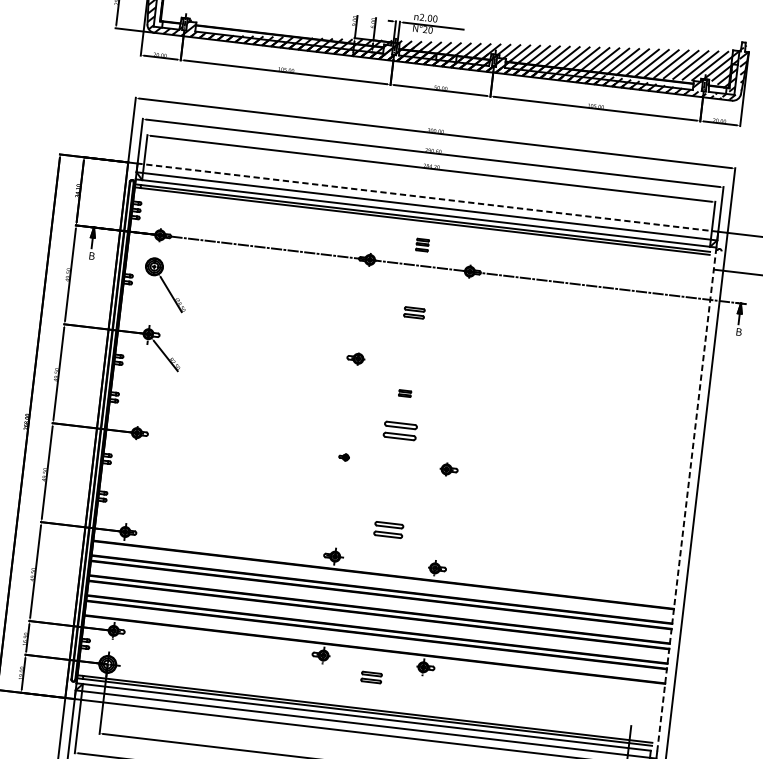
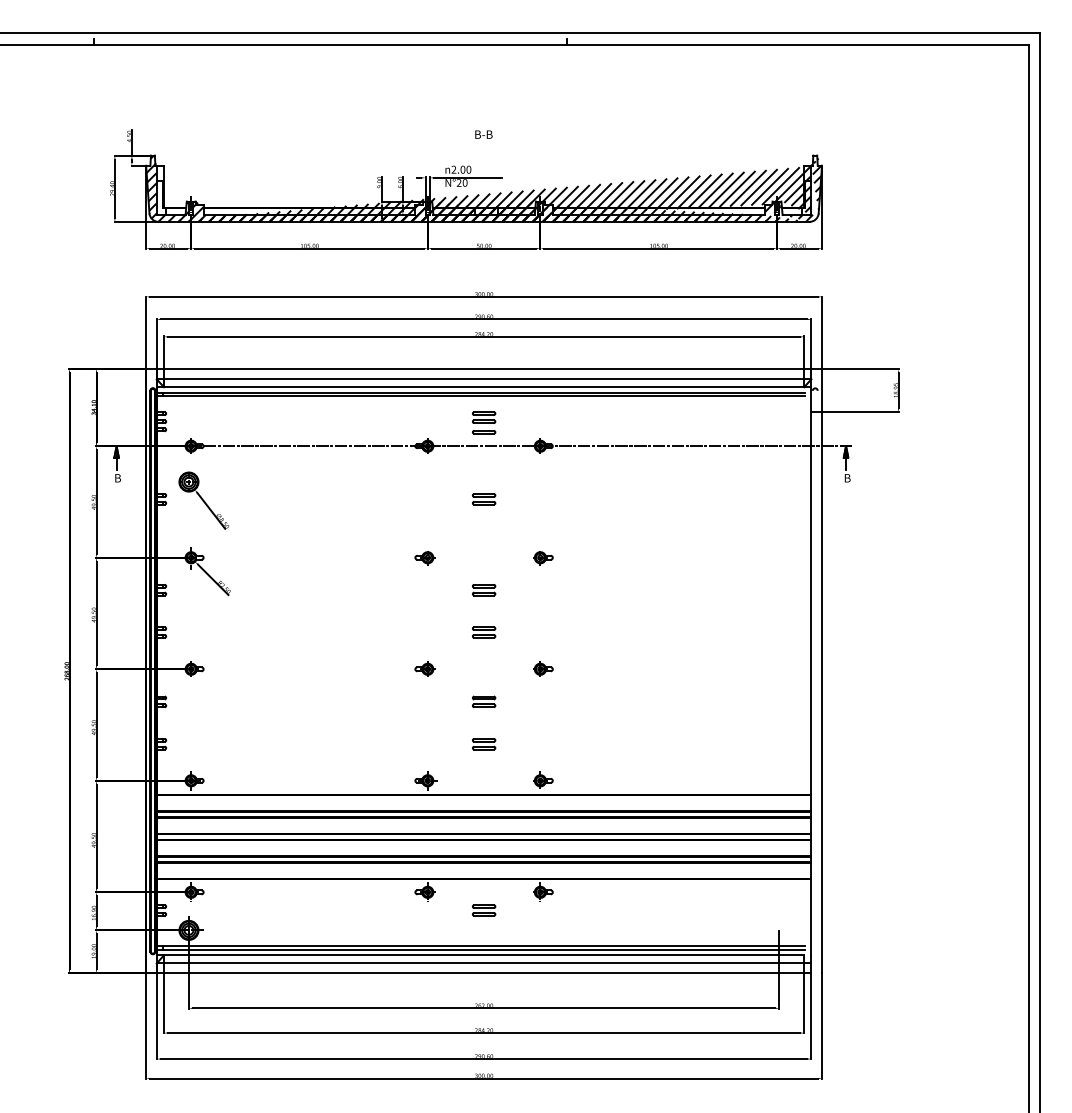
line: (427, 197) -> (483, 369), dashed -> solid
part: (422, 244) -> (484, 422), size x1.67
part: (460, 371) -> (543, 558), added
part: (405, 393) -> (484, 590), size x1.67
part: (400, 431) -> (484, 632), size x0.62
part: (343, 456) -> (424, 668), size x1.67
part: (393, 492) -> (484, 701), added
line: (686, 498) -> (811, 670), dashed -> solid
part: (389, 530) -> (484, 744), size x0.71

